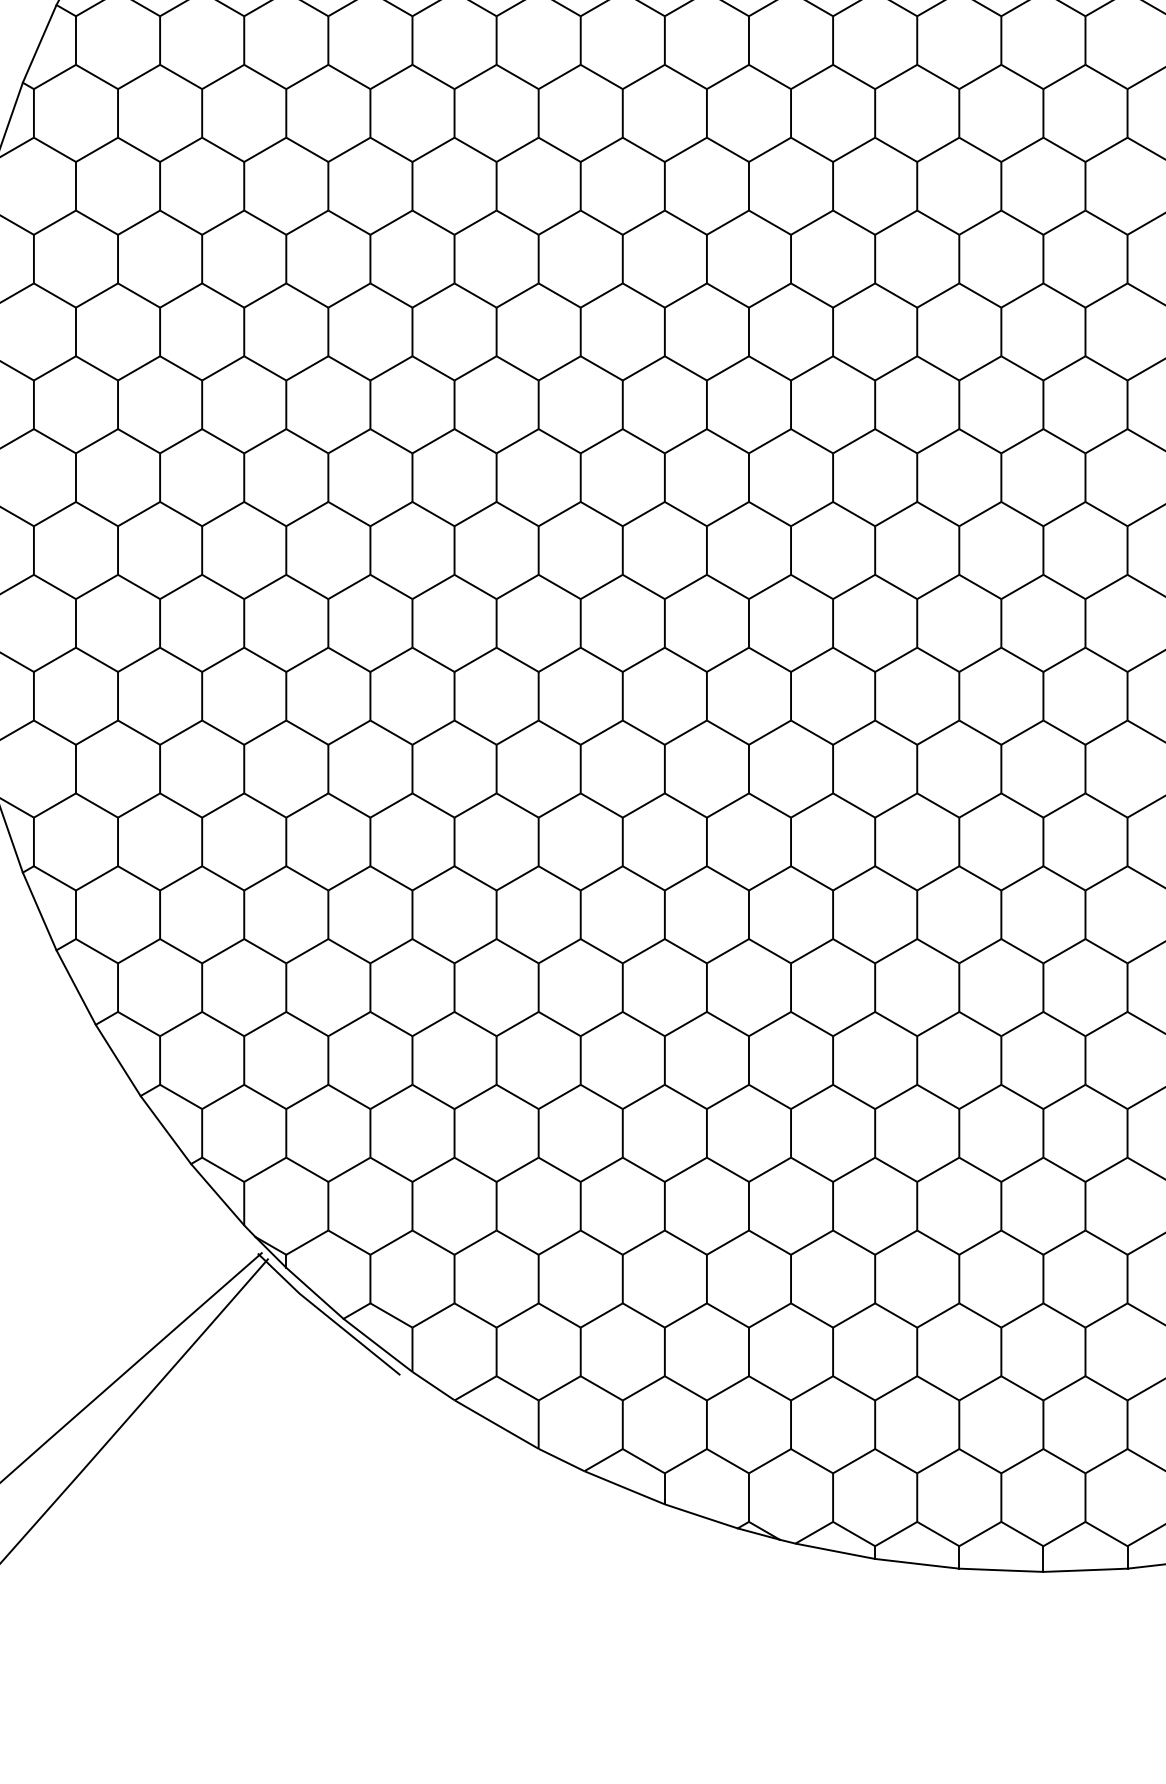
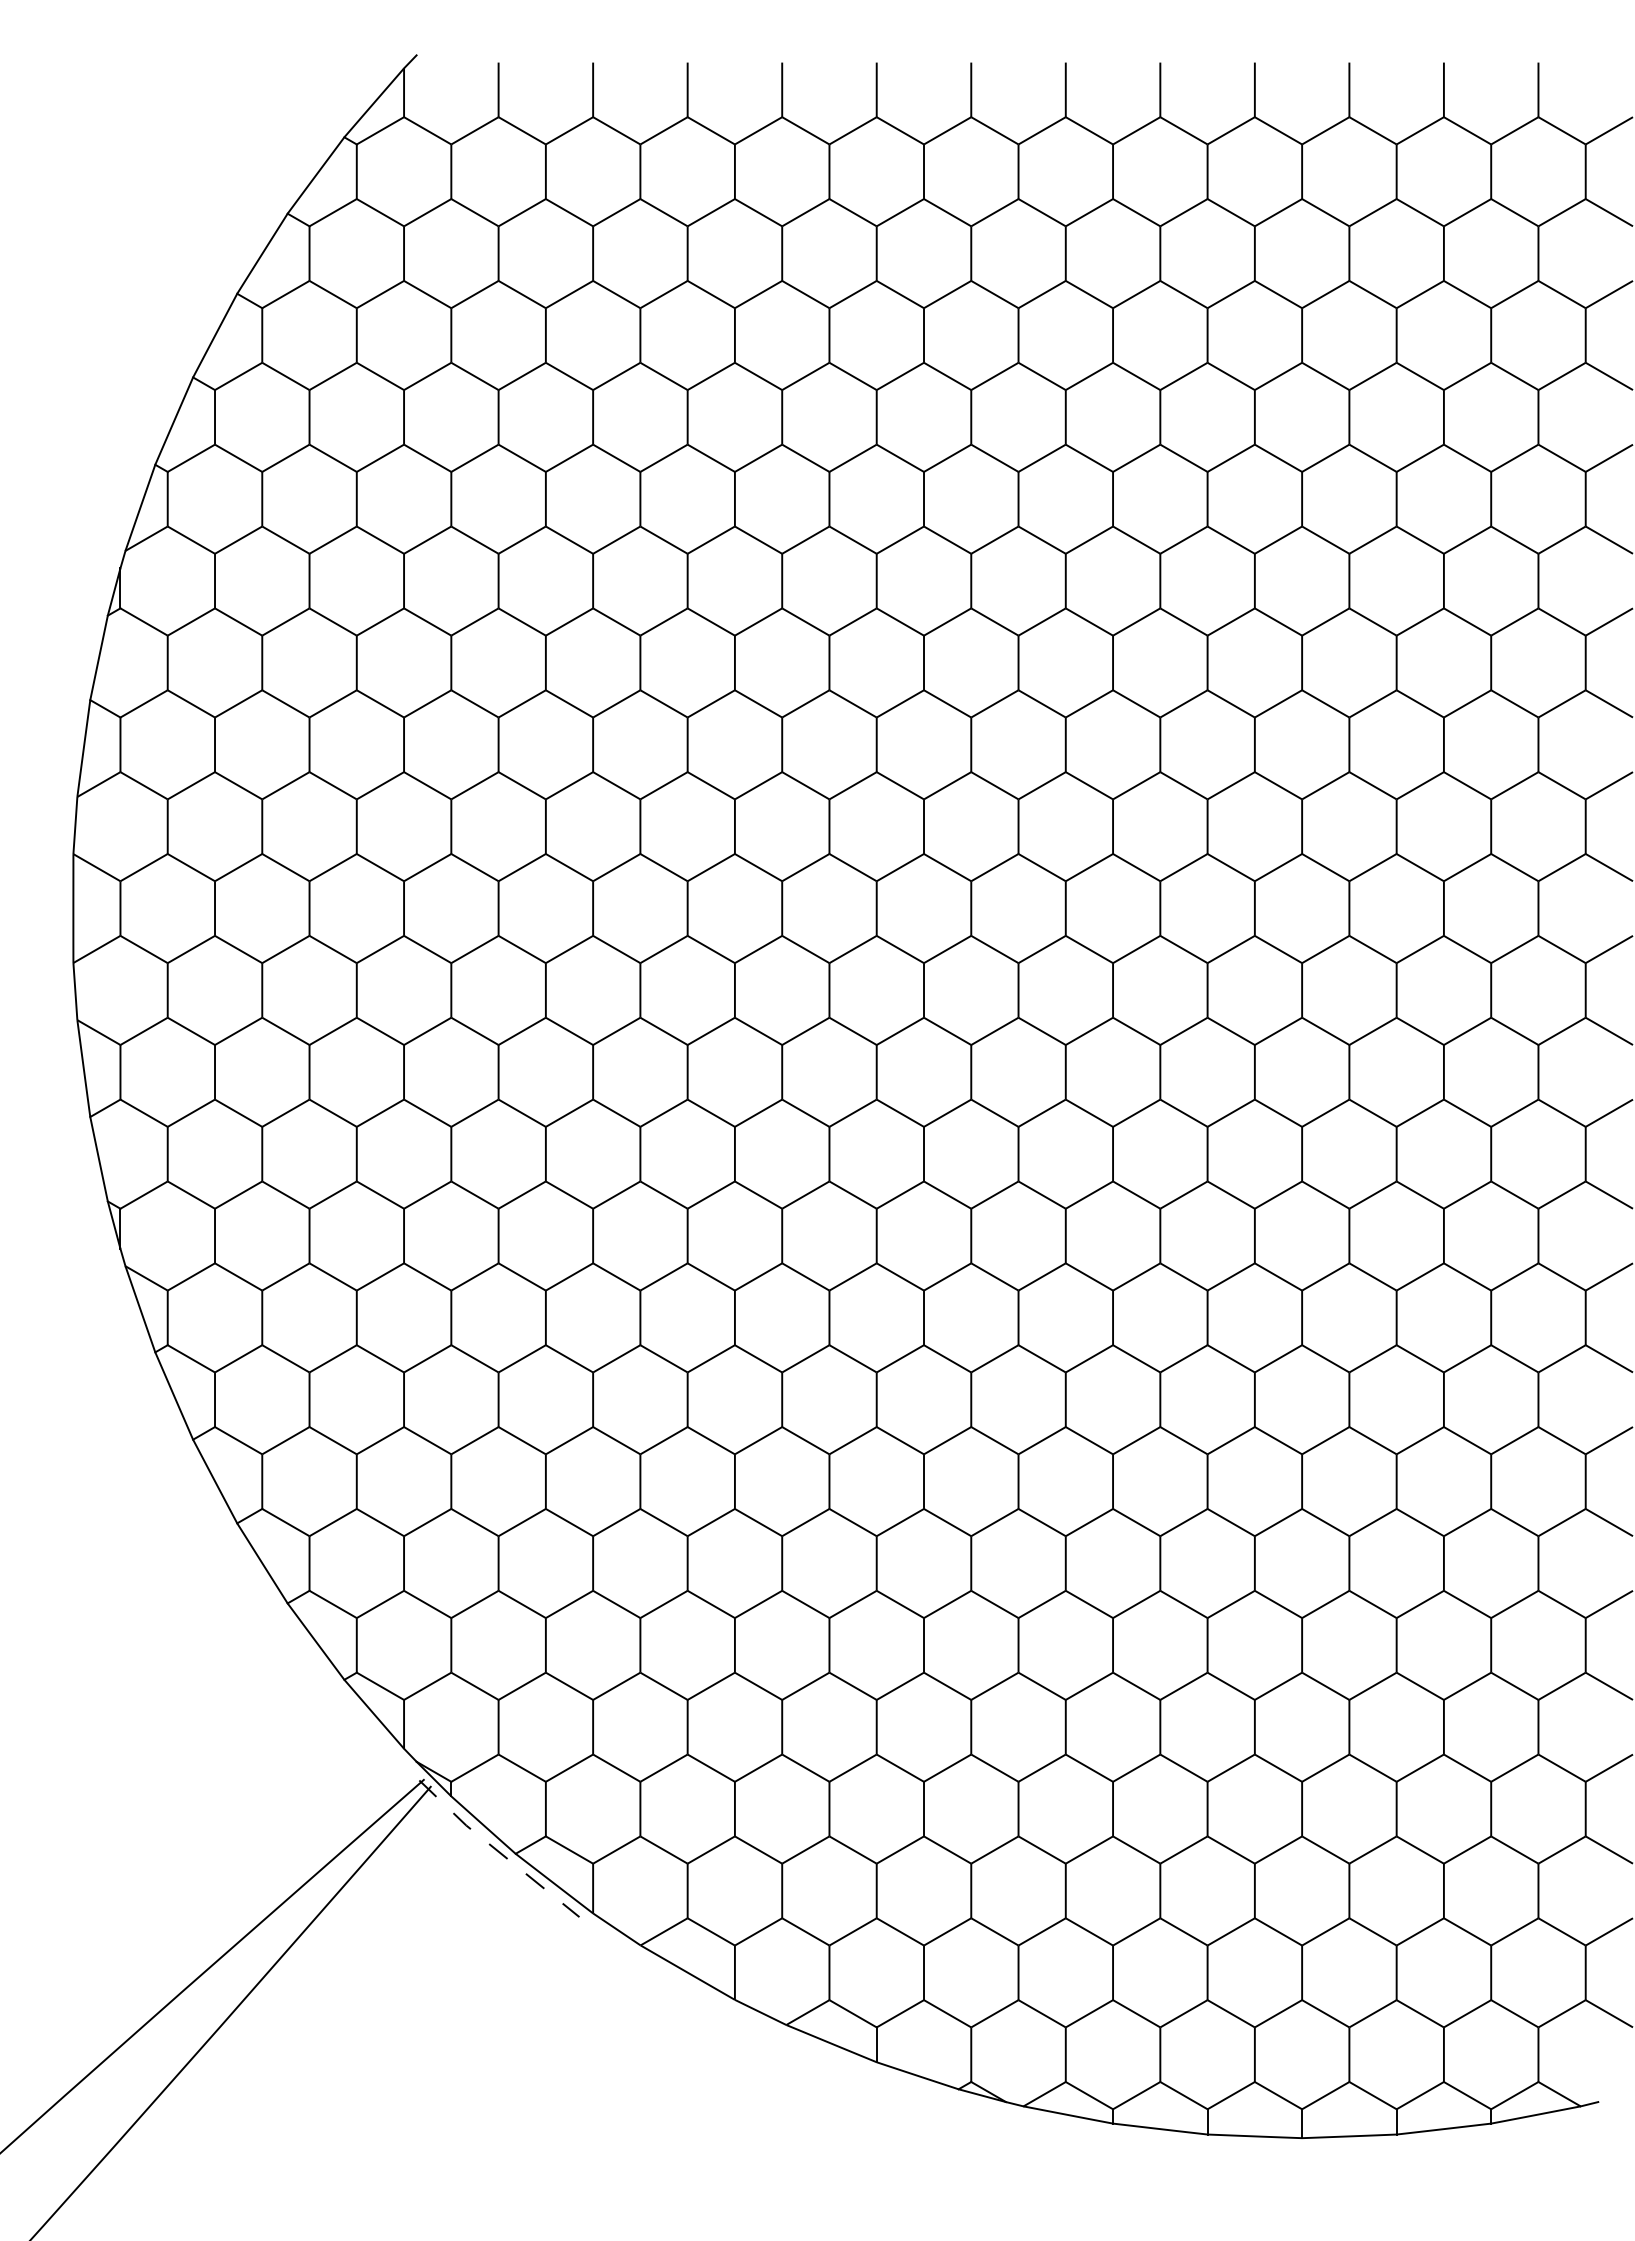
line: (327, 1315) -> (497, 1850), solid -> dashed

